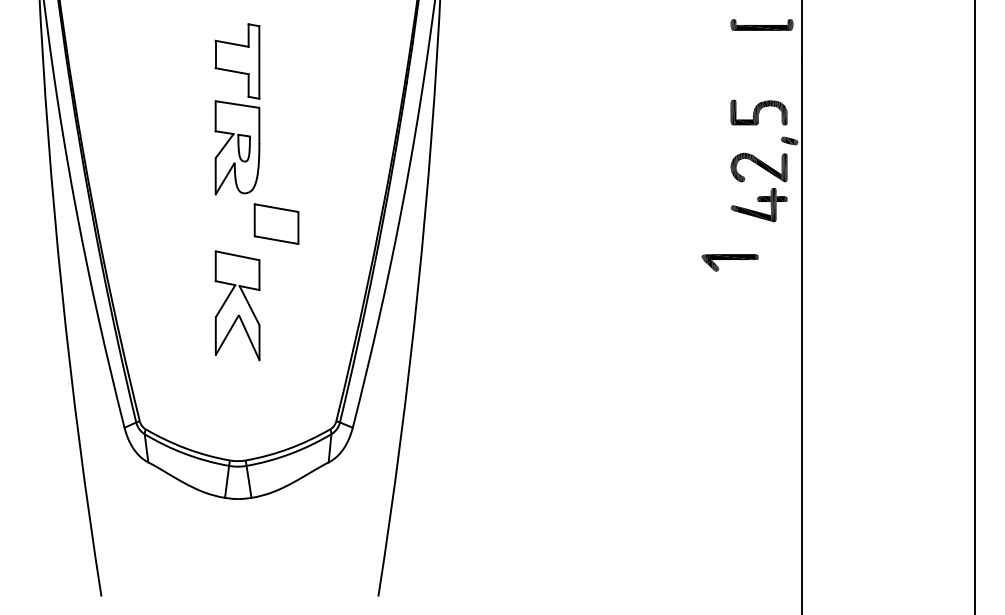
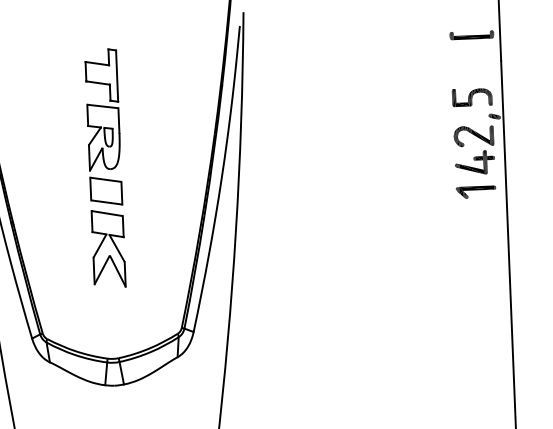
part: (276, 223) -> (106, 190), moved
part: (729, 262) -> (475, 192), moved

